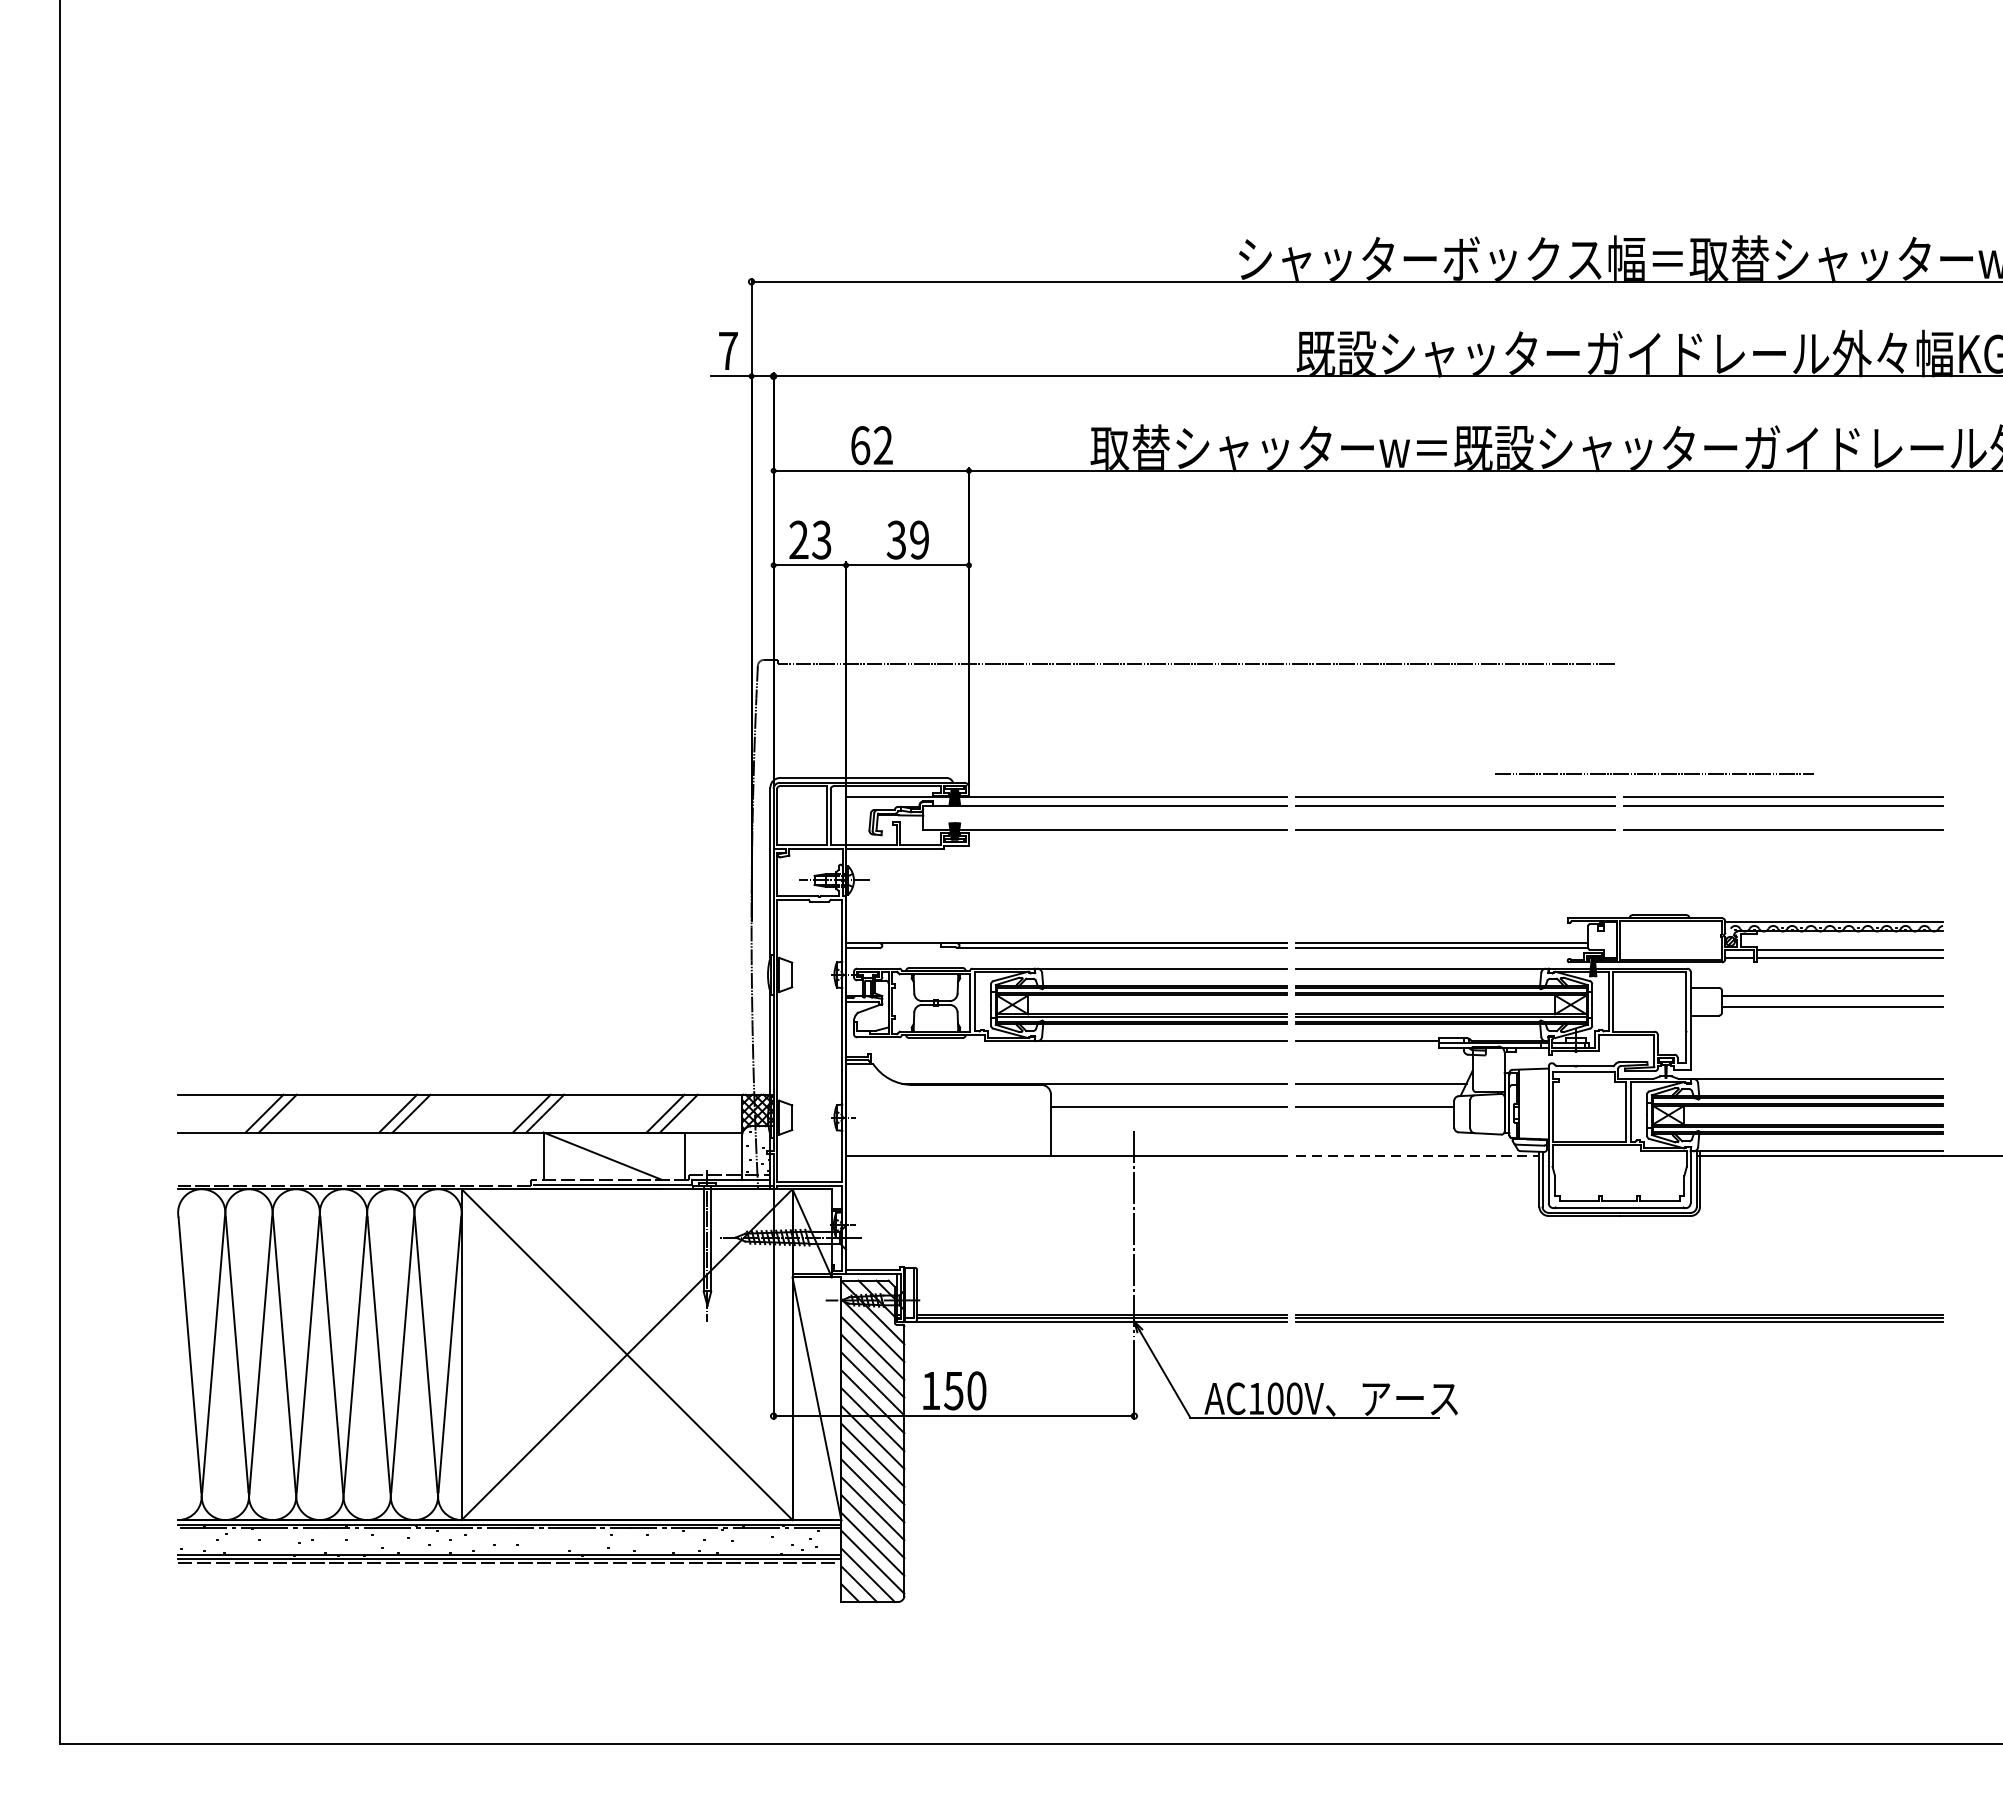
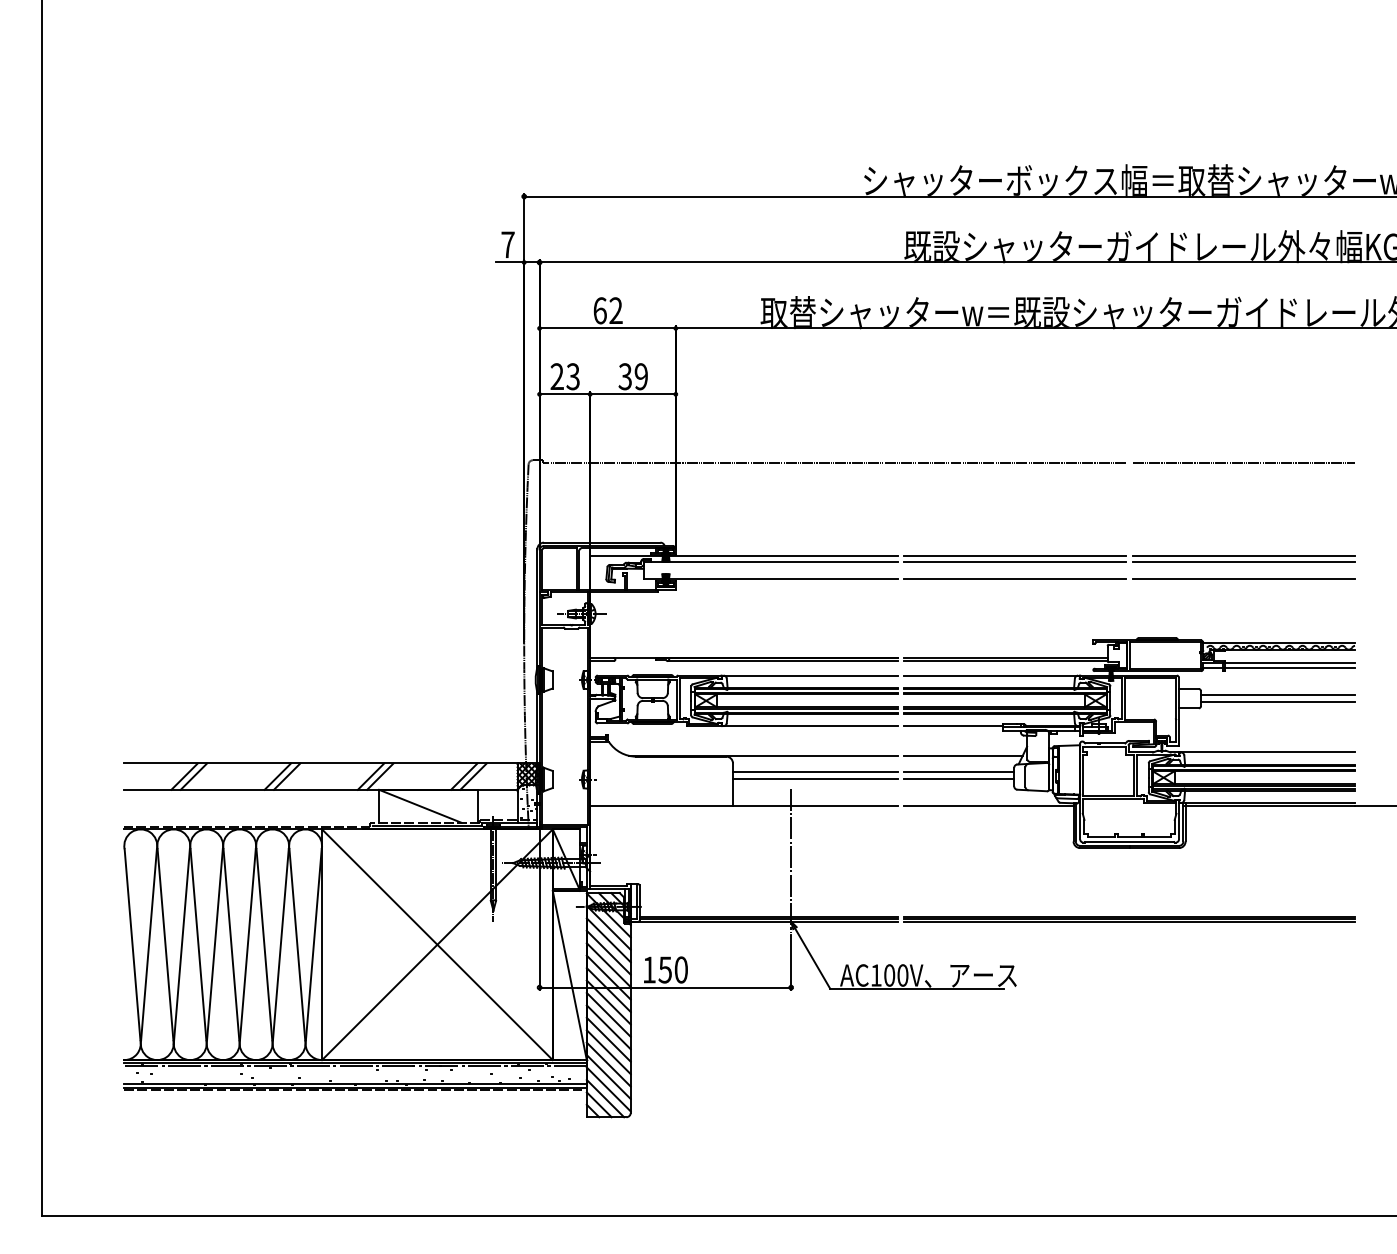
line: (1652, 773) -> (1242, 462), moved
line: (1167, 1117) -> (814, 779), added
line: (1375, 1117) -> (959, 779), added
line: (1417, 1156) -> (988, 806), dashed -> solid

